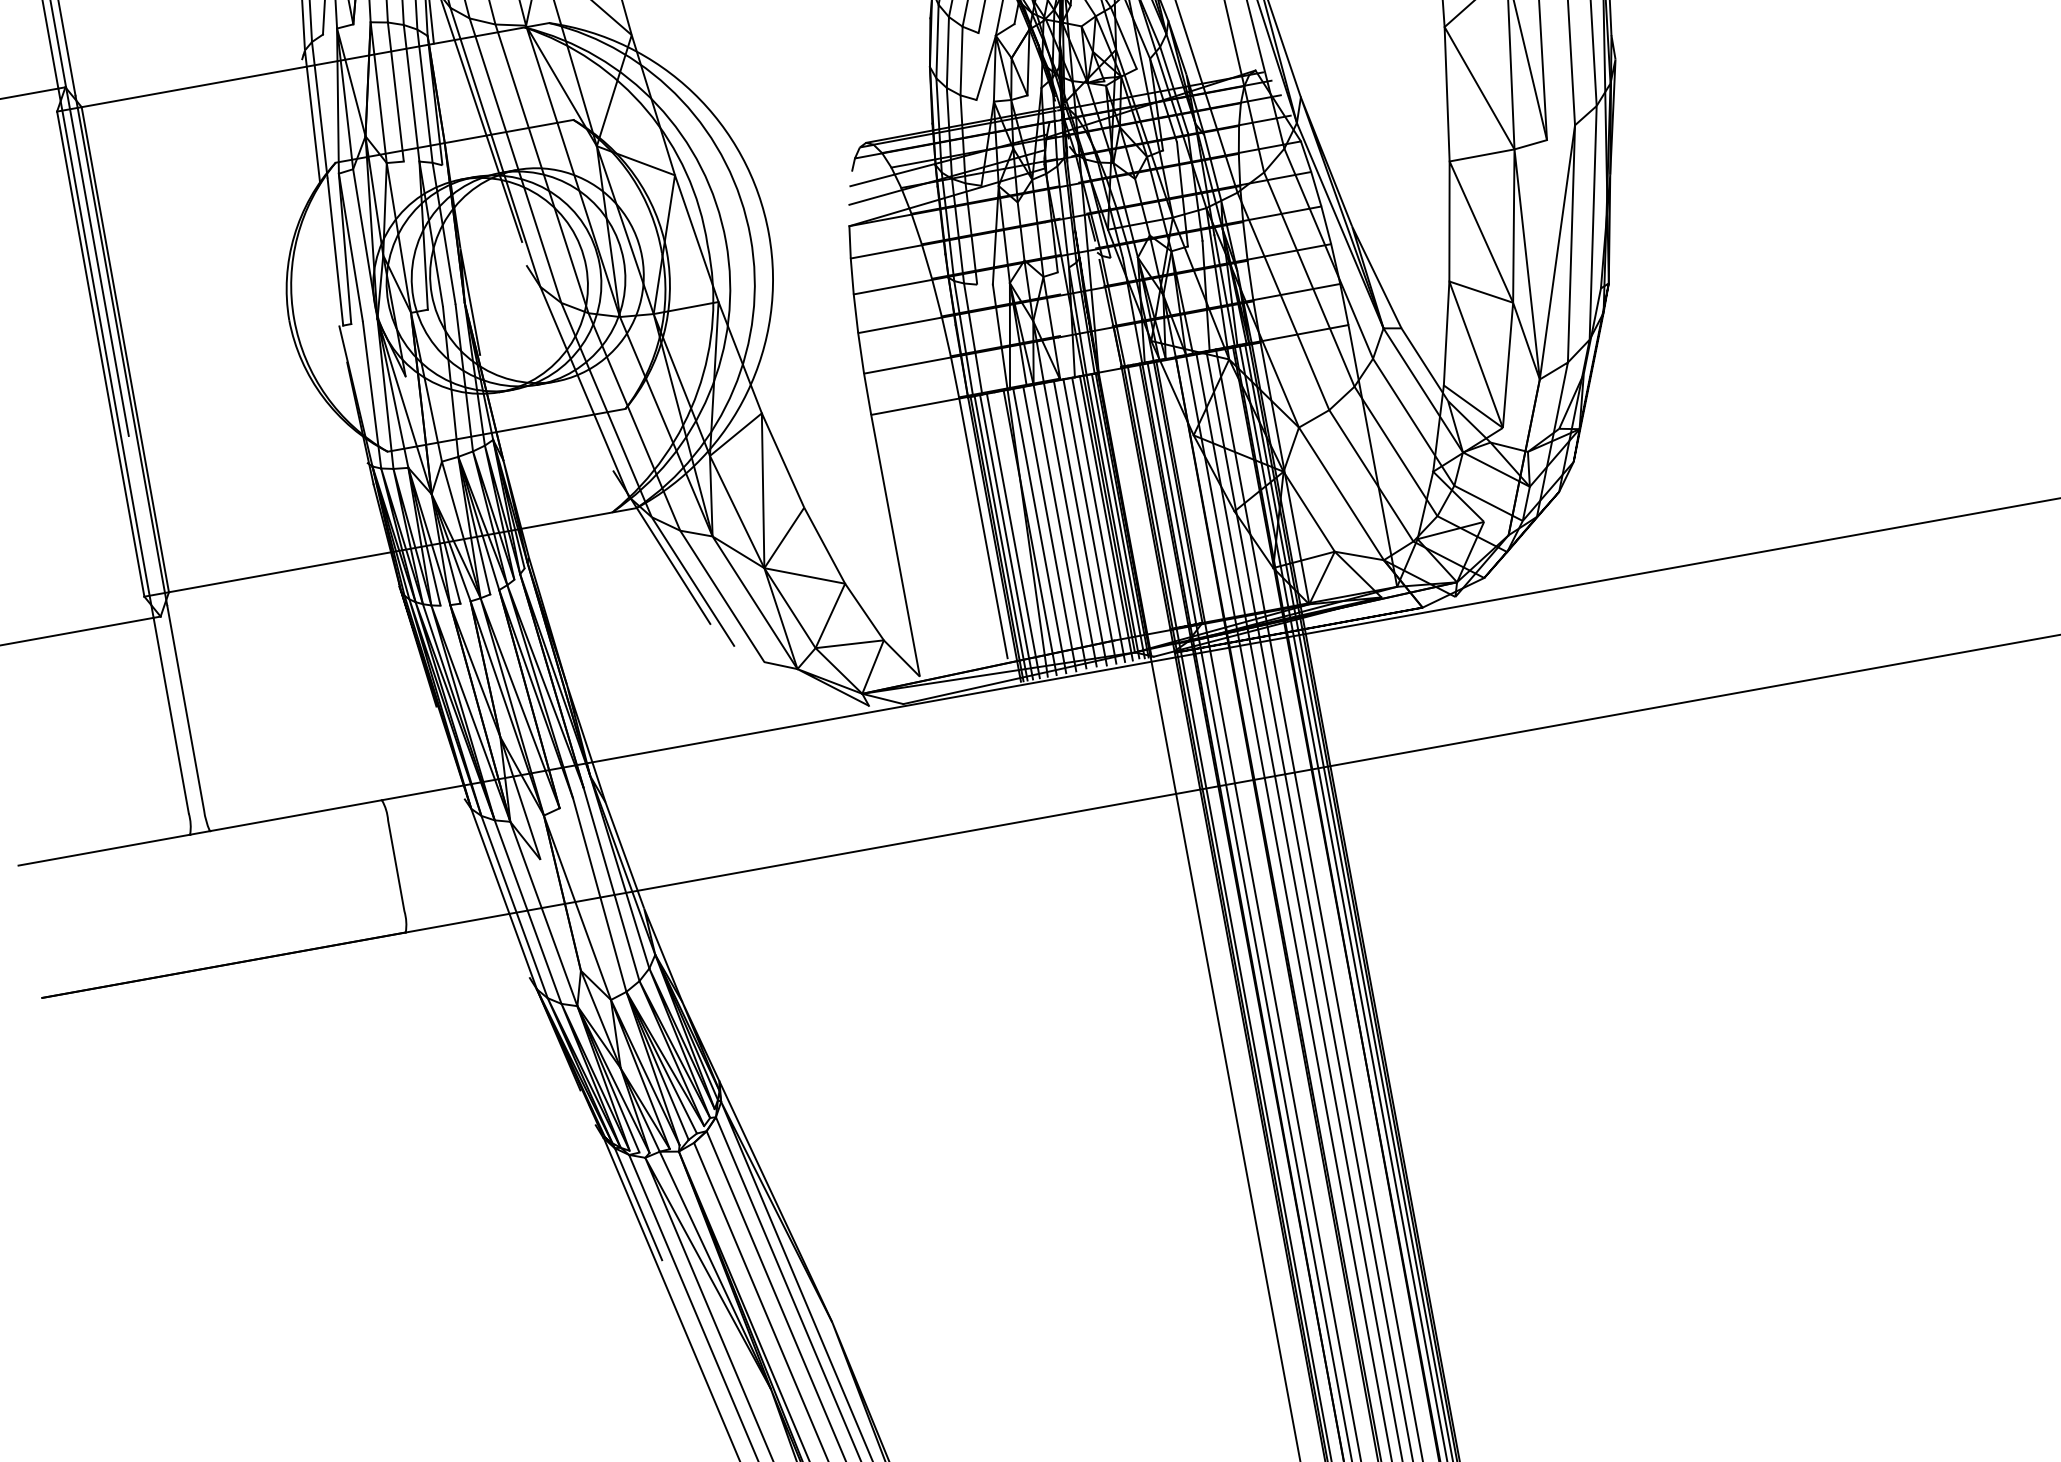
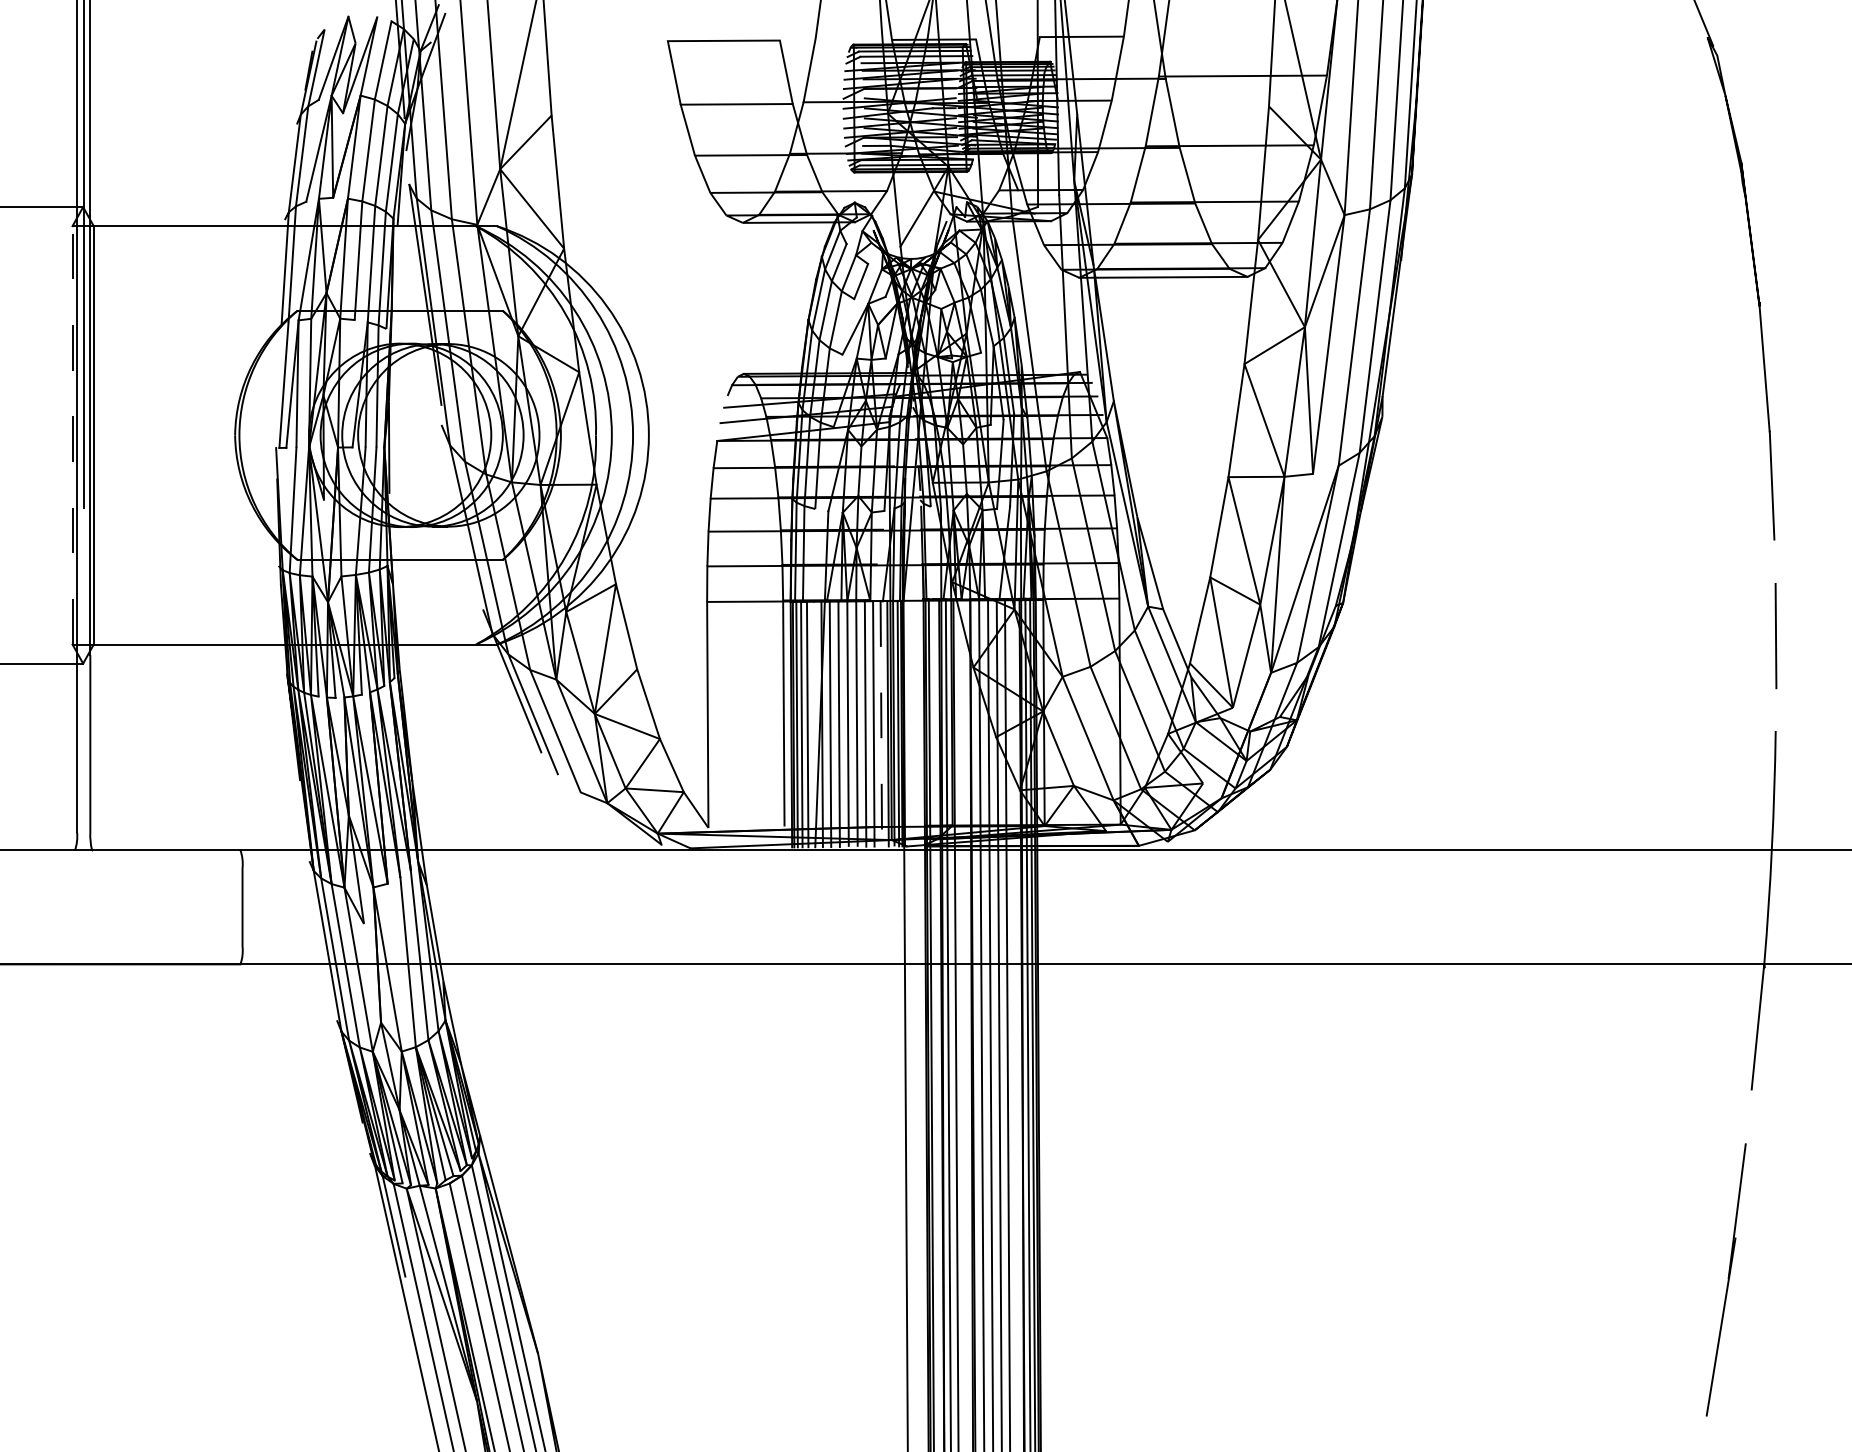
line: (100, 353) -> (72, 434), solid -> dashed
line: (1098, 519) -> (881, 723), solid -> dashed

